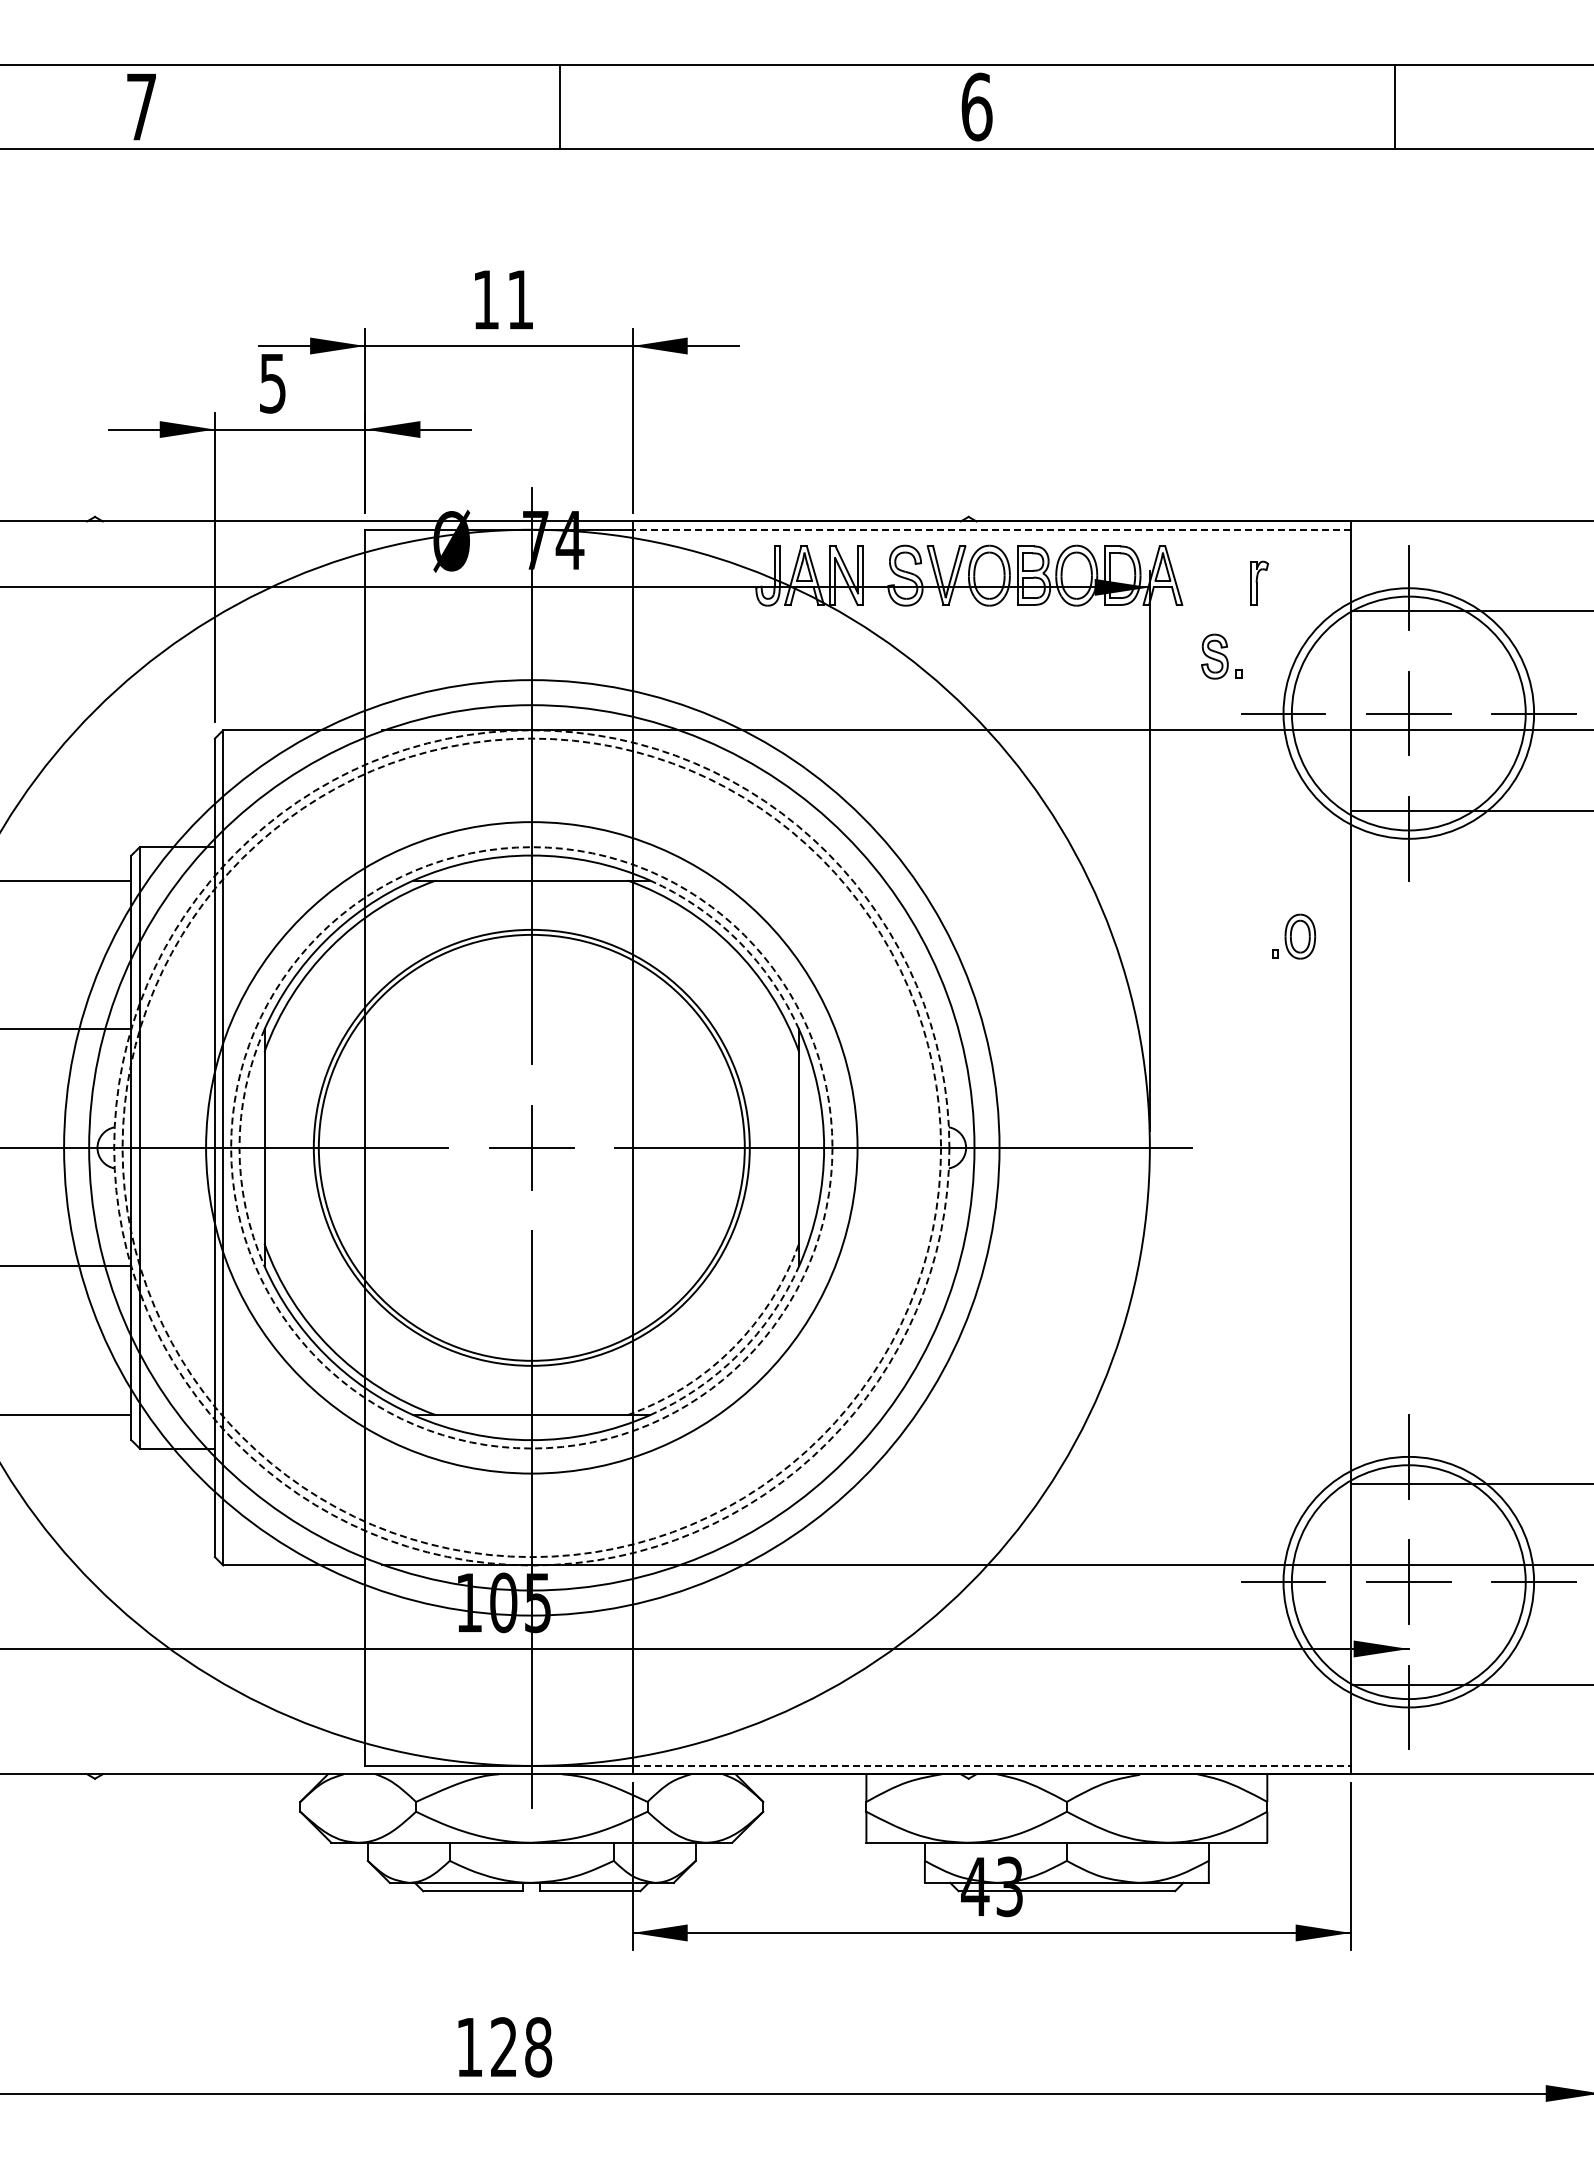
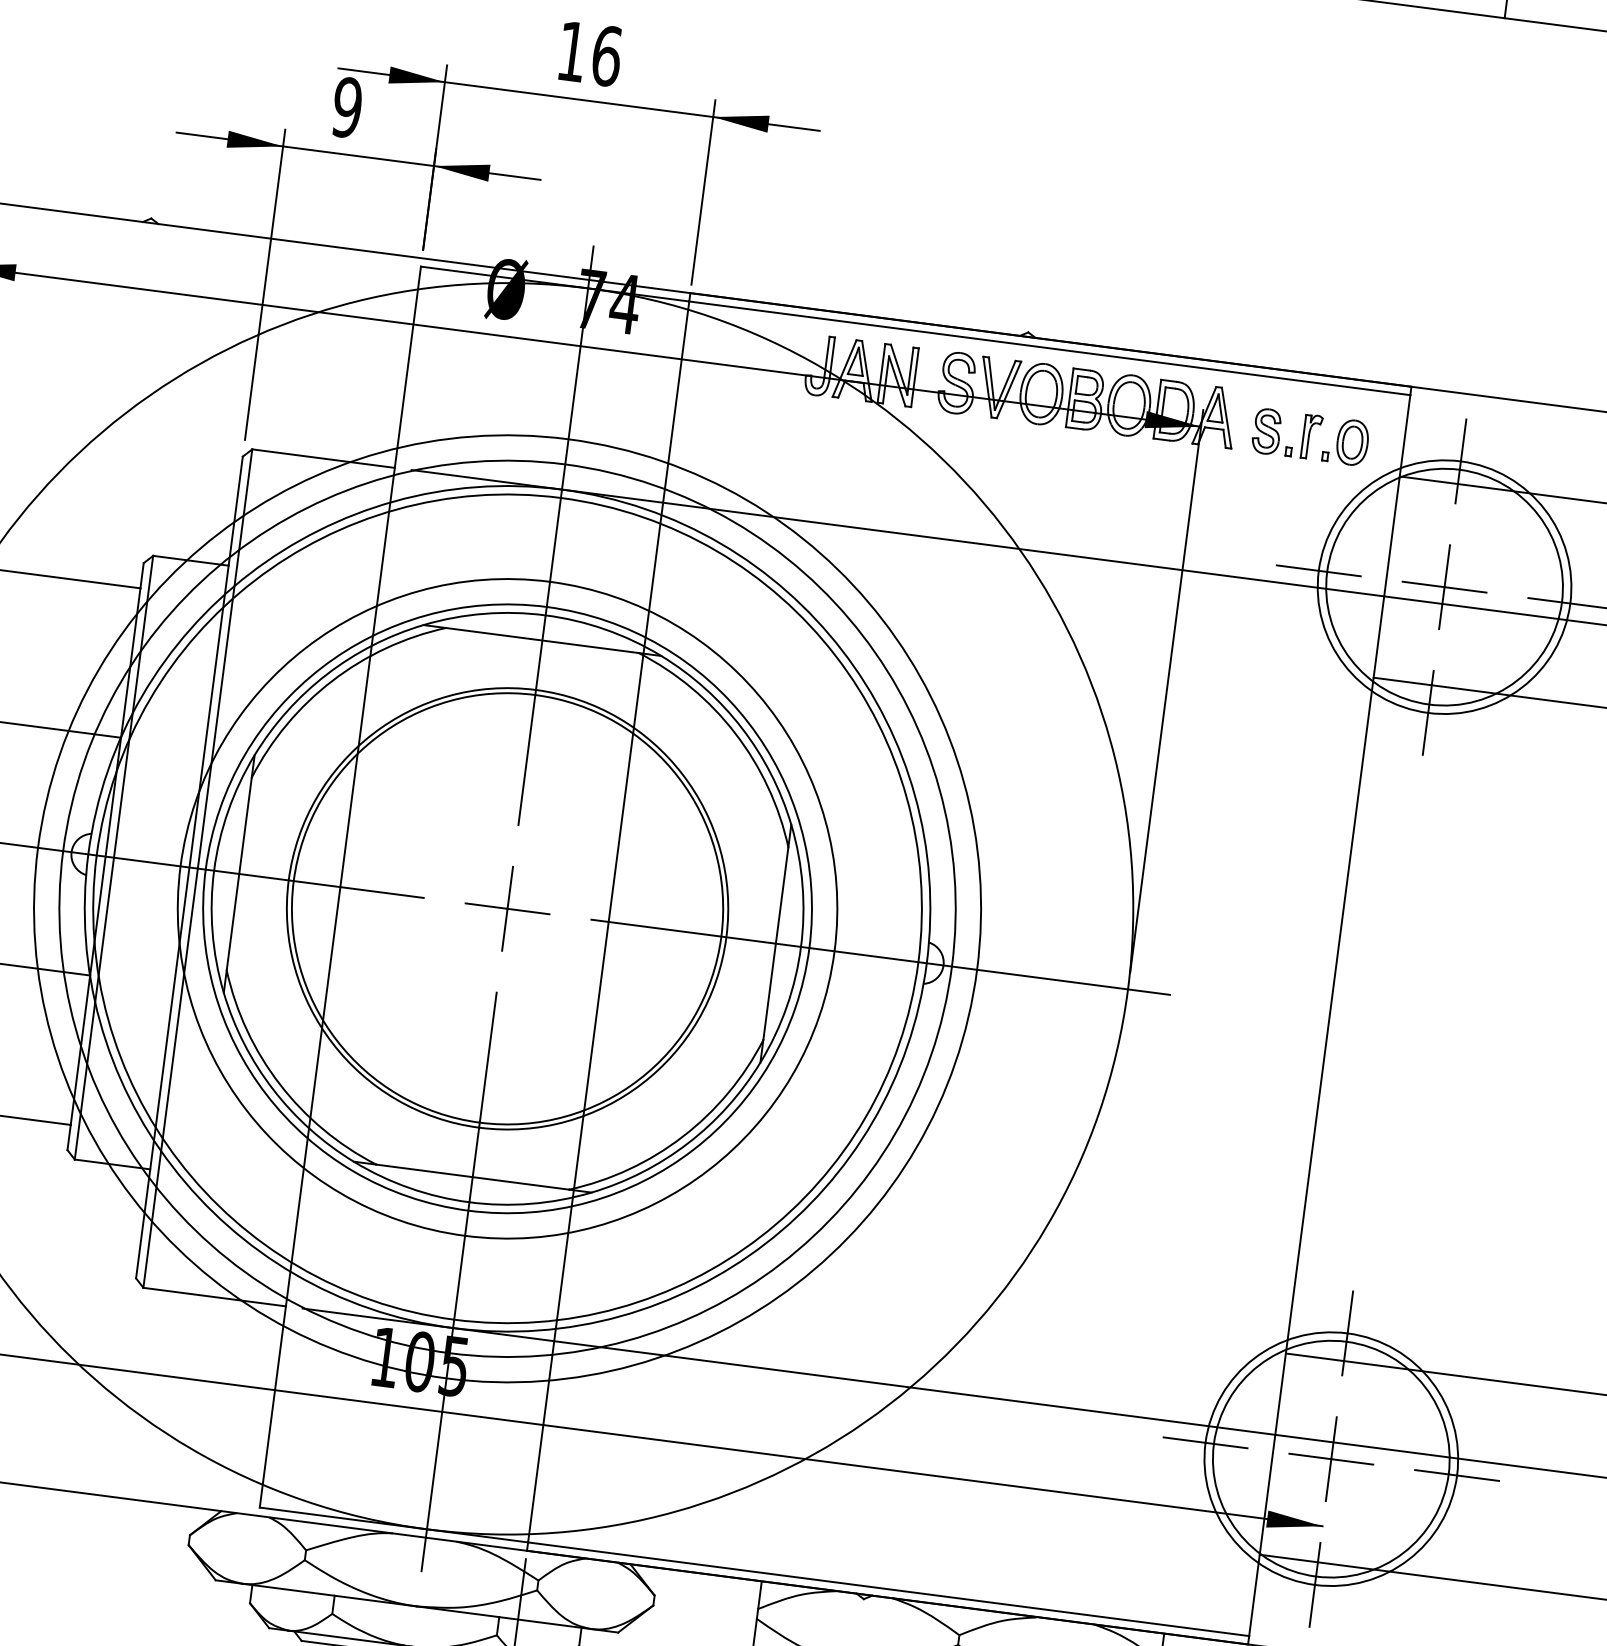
text: (520, 299) -> (606, 55), 11 -> 16
text: (272, 383) -> (346, 107), 5 -> 9
line: (991, 529) -> (1049, 348), dashed -> solid
part: (1221, 656) -> (1273, 432), moved
part: (1294, 936) -> (1346, 441), moved
arc: (738, 941) -> (741, 728), dashed -> solid
arc: (239, 1147) -> (214, 870), dashed -> solid
circle: (531, 1147) -> (507, 908), dashed -> solid
circle: (531, 1147) -> (507, 908), dashed -> solid
circle: (531, 1147) -> (507, 908), dashed -> solid
arc: (732, 1348) -> (682, 1136), dashed -> solid
arc: (738, 1354) -> (688, 1143), dashed -> solid
line: (992, 1765) -> (889, 1588), dashed -> solid

